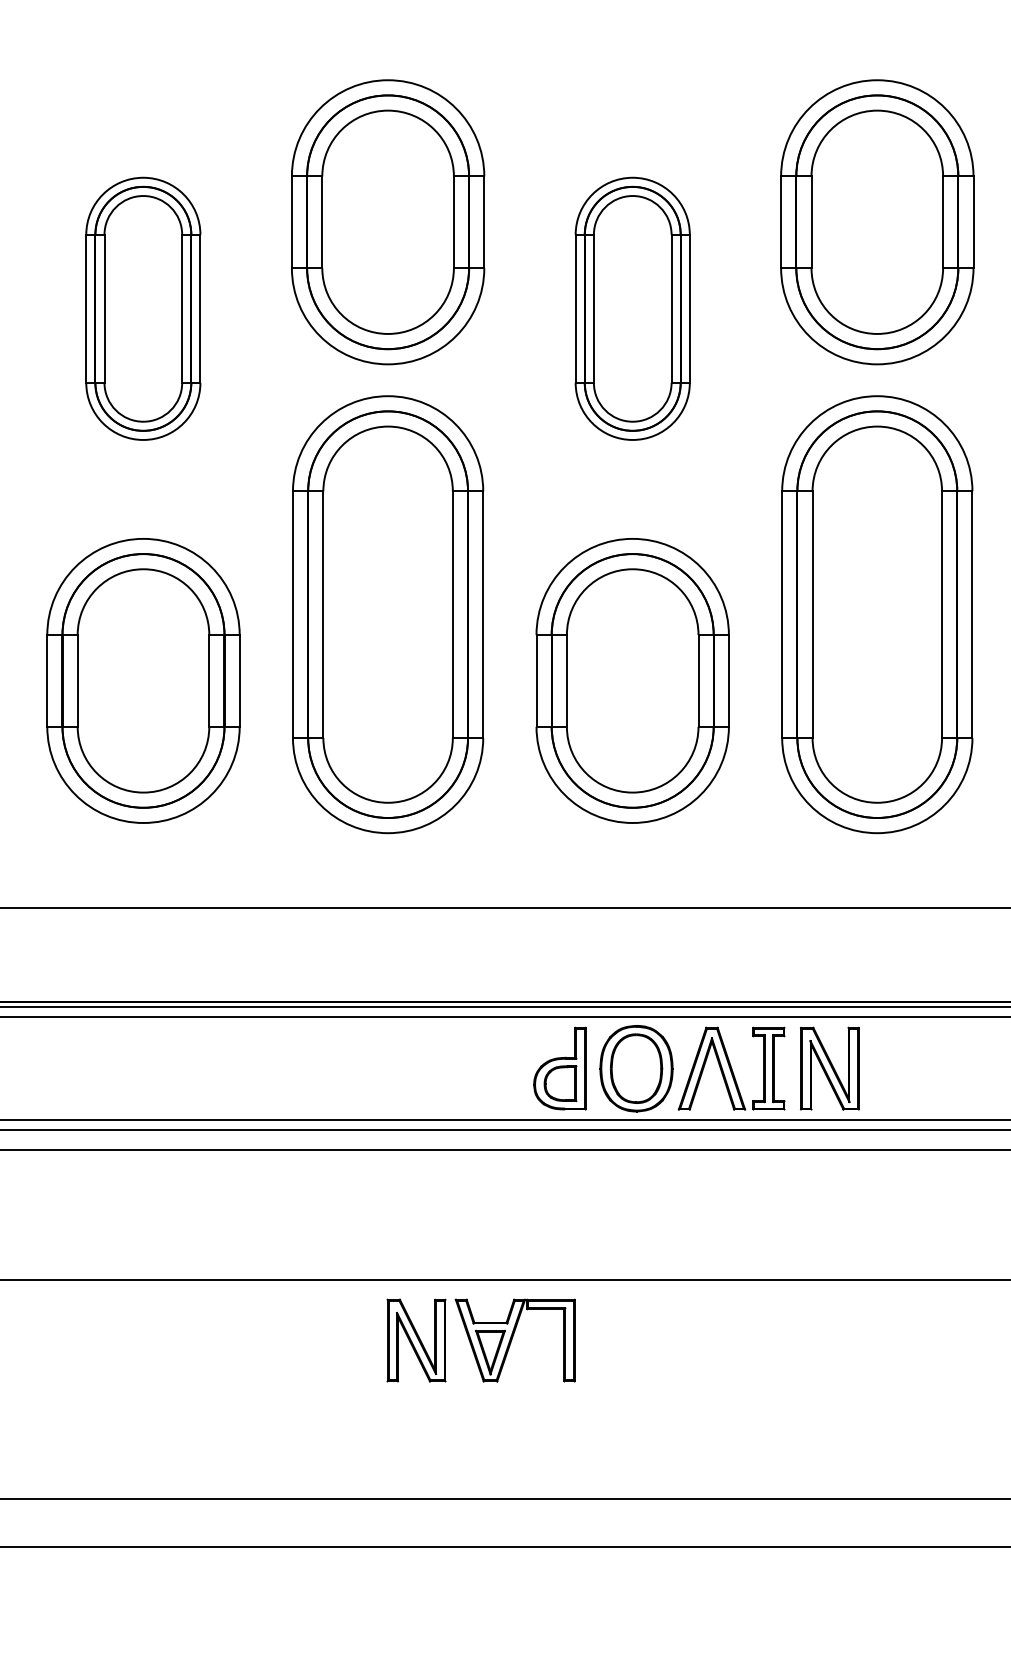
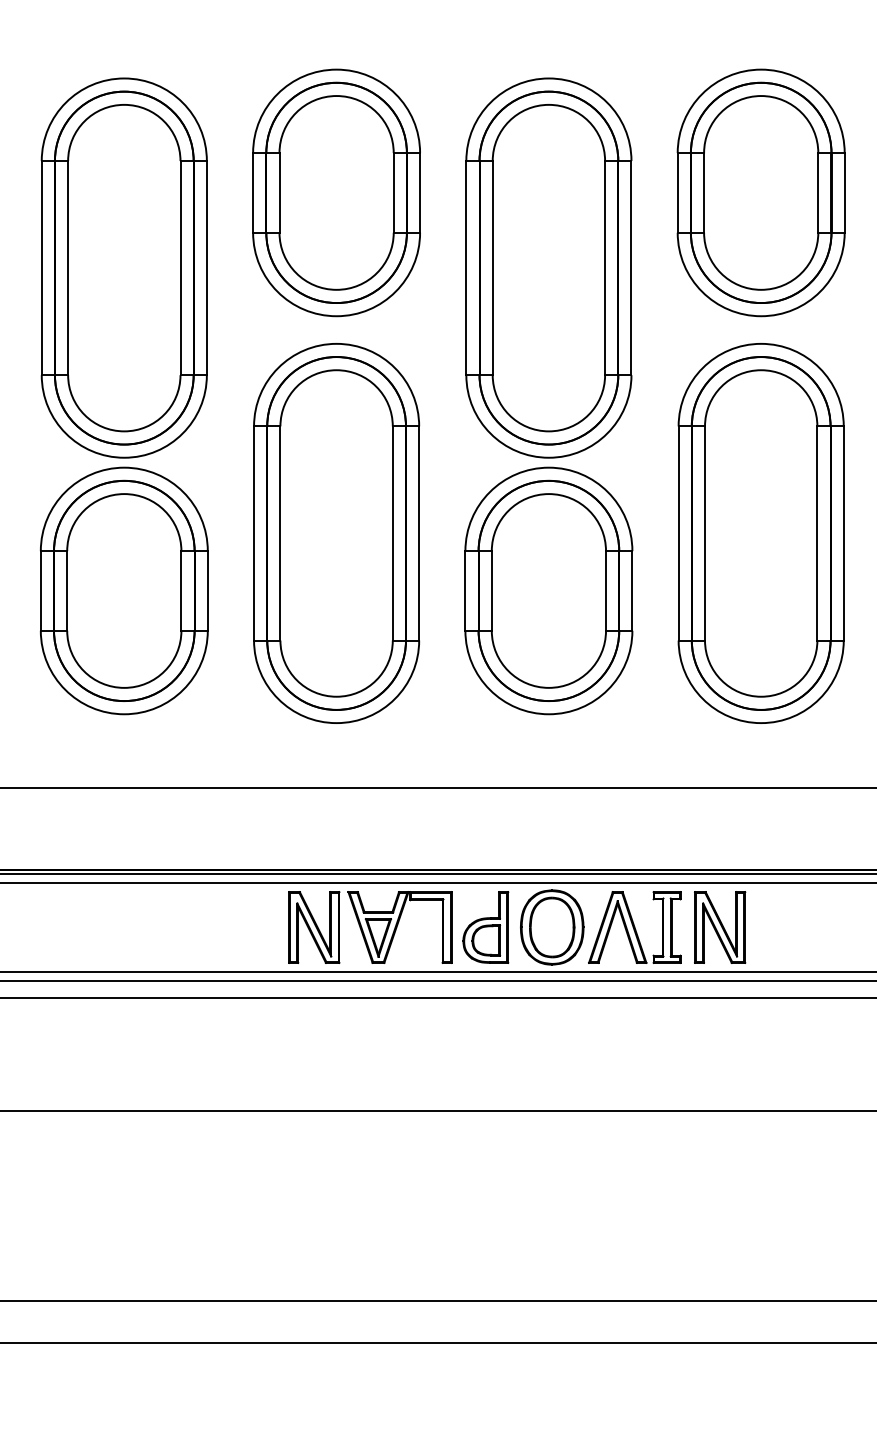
part: (142, 308) -> (123, 267), size x1.67
part: (632, 308) -> (548, 267), size x1.67
part: (481, 1340) -> (370, 927), moved

